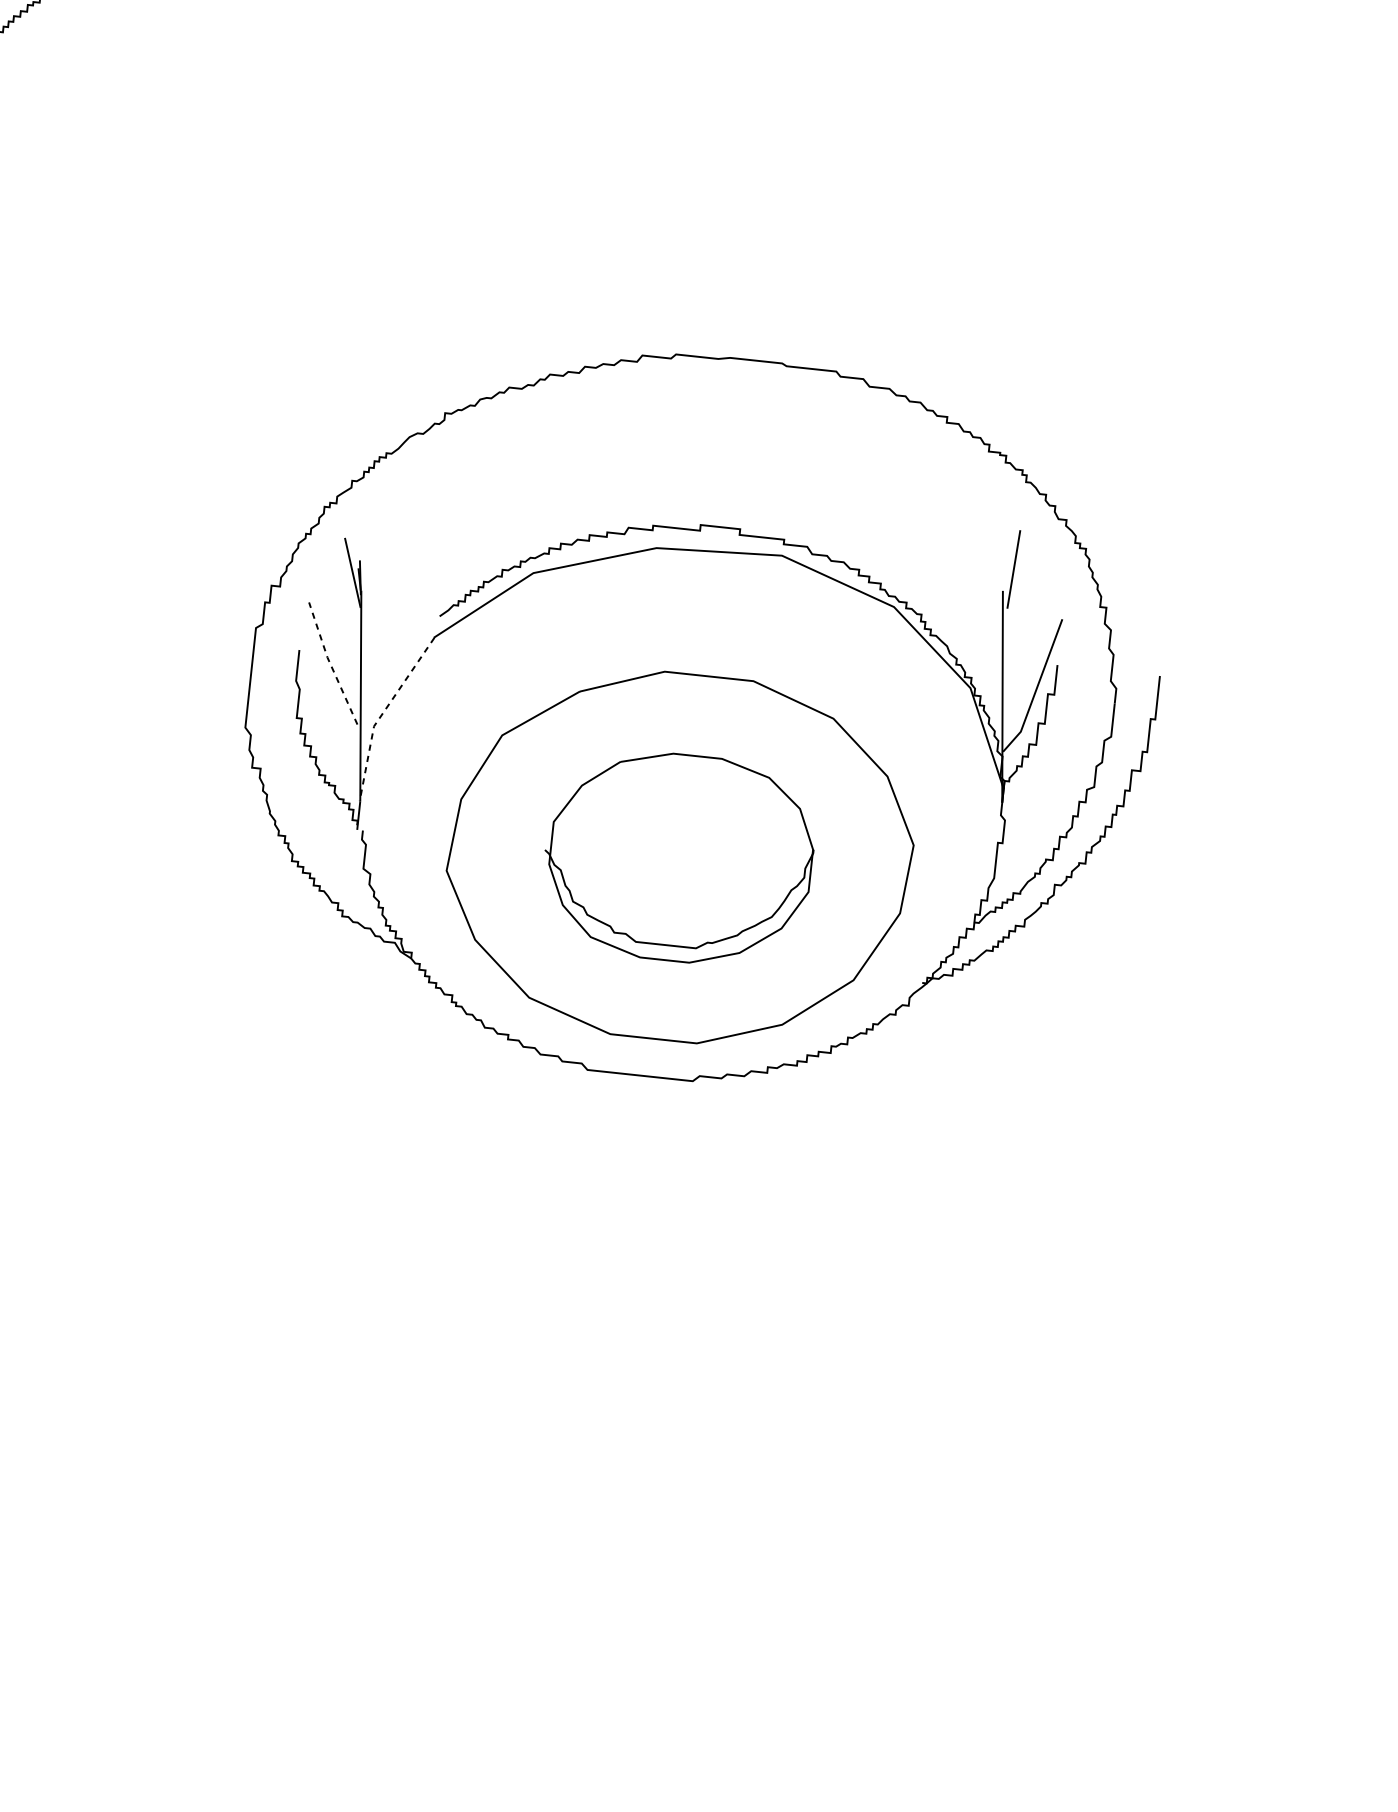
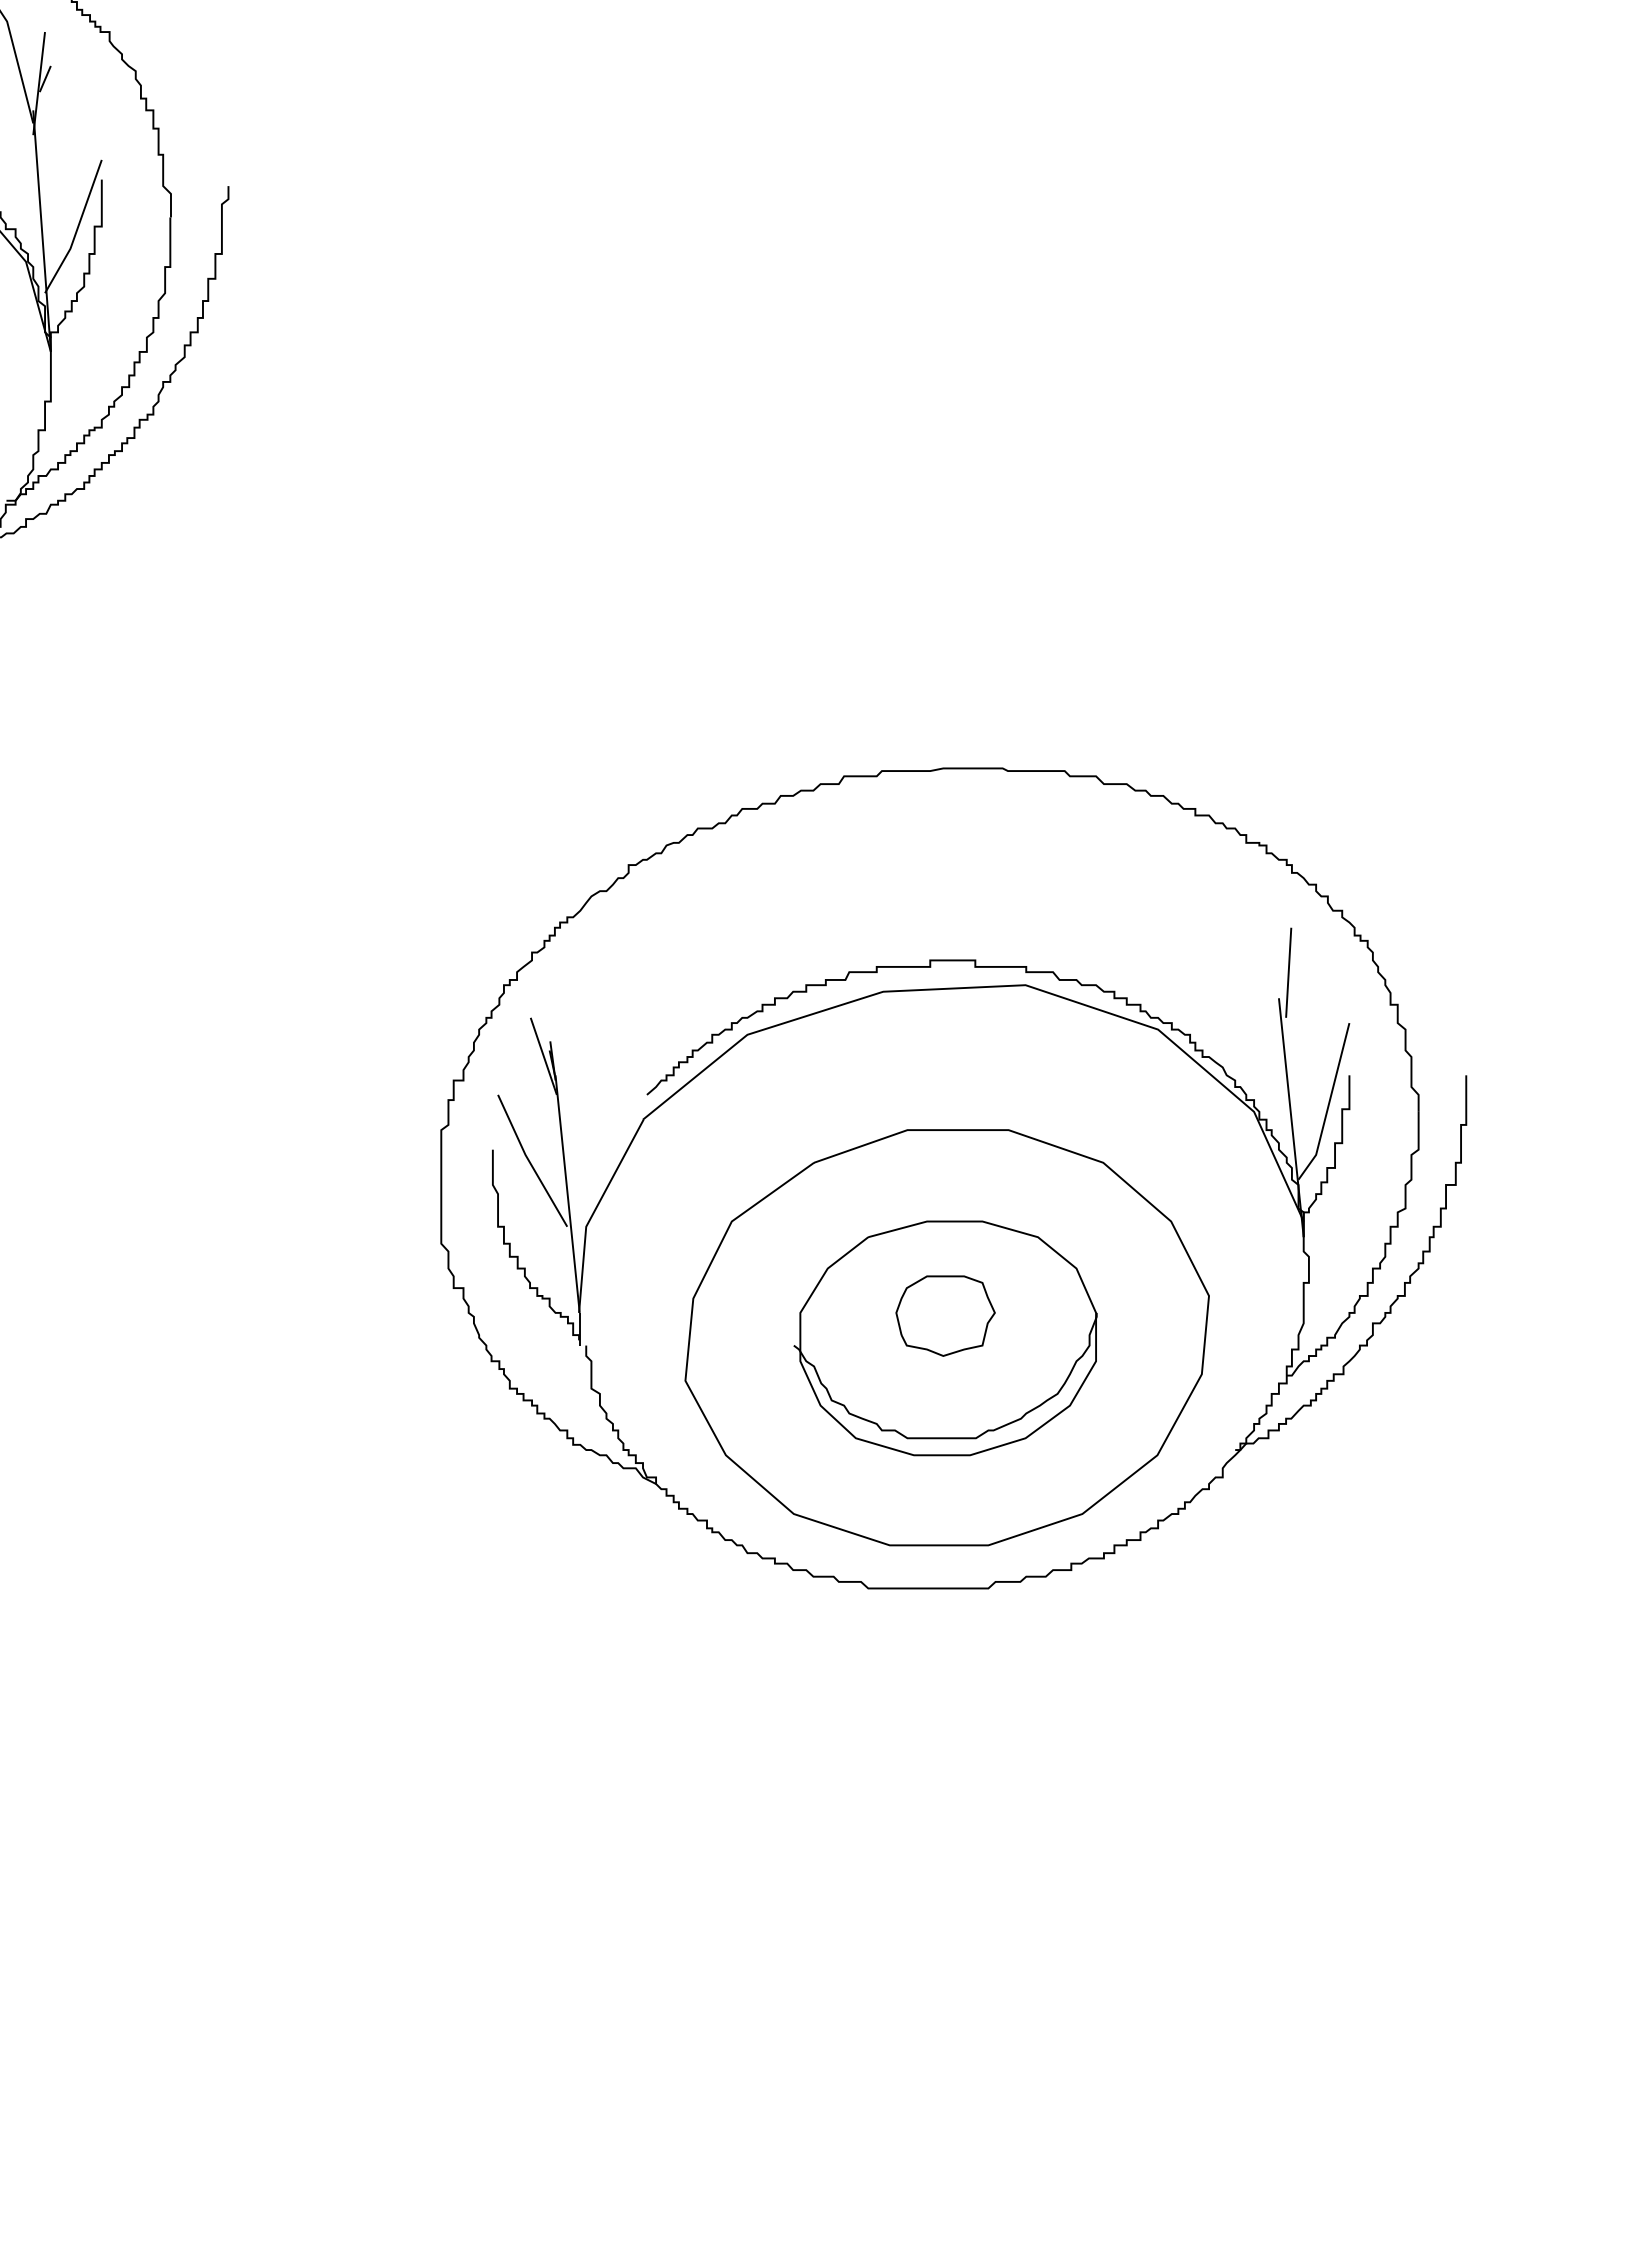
line: (330, 663) -> (529, 1161), dashed -> solid
line: (382, 713) -> (594, 1211), dashed -> solid
part: (680, 837) -> (945, 1315), added

